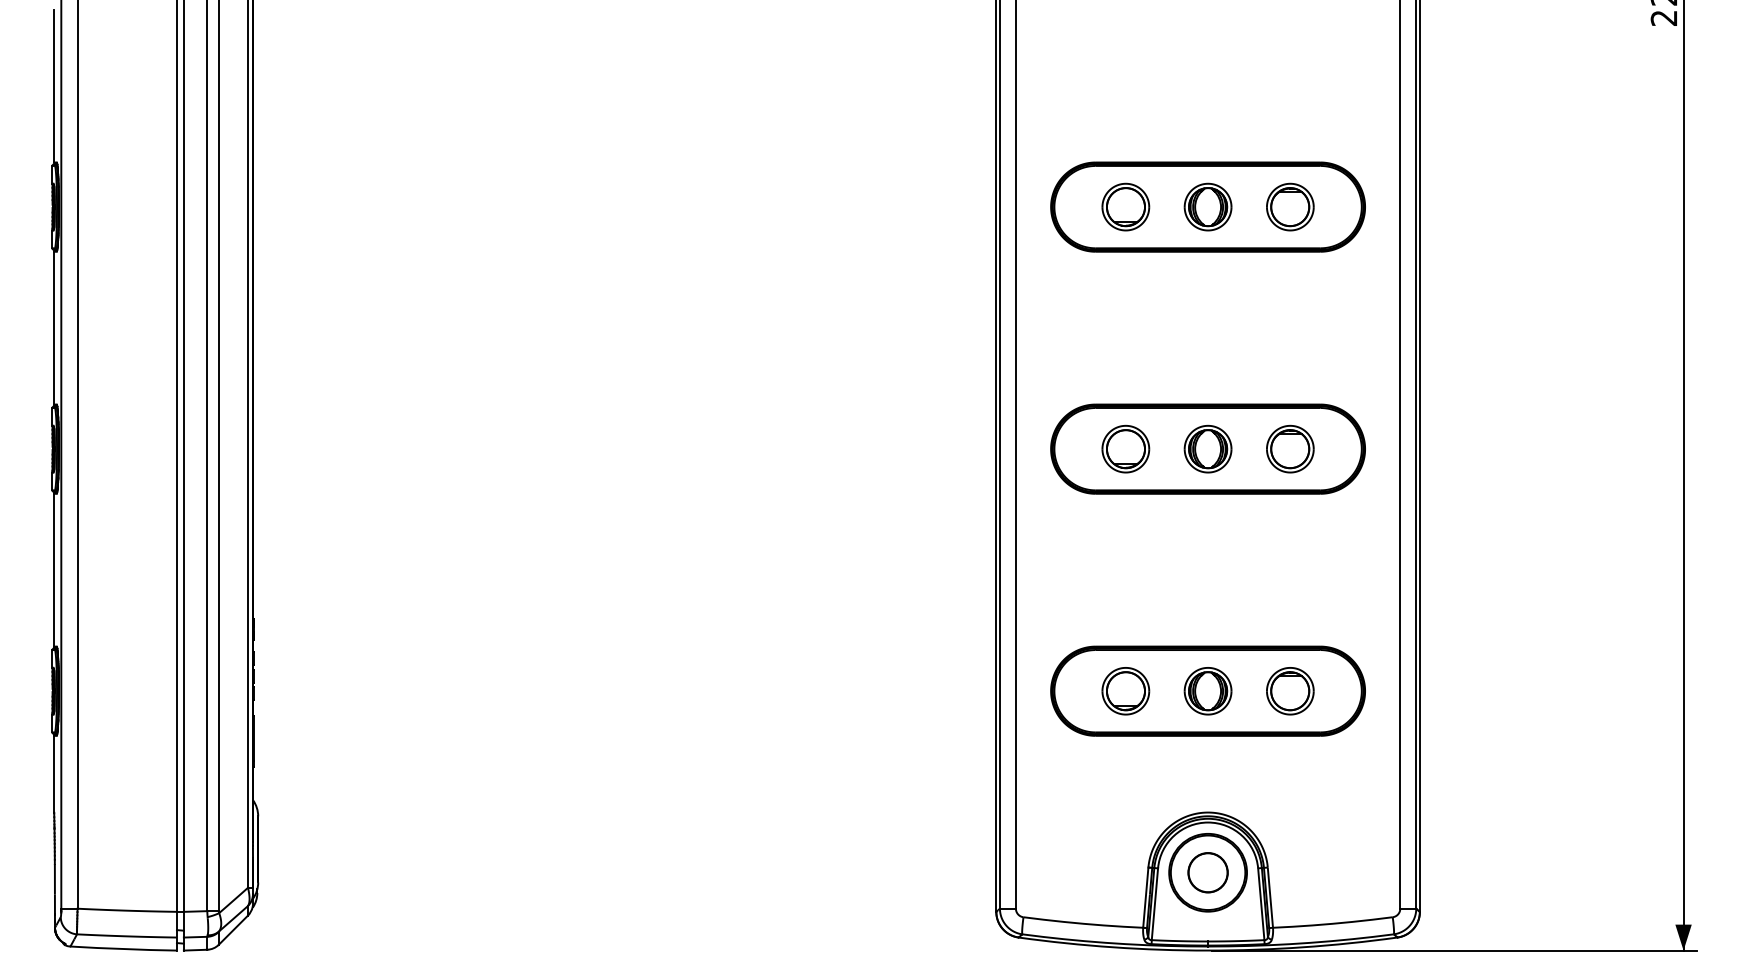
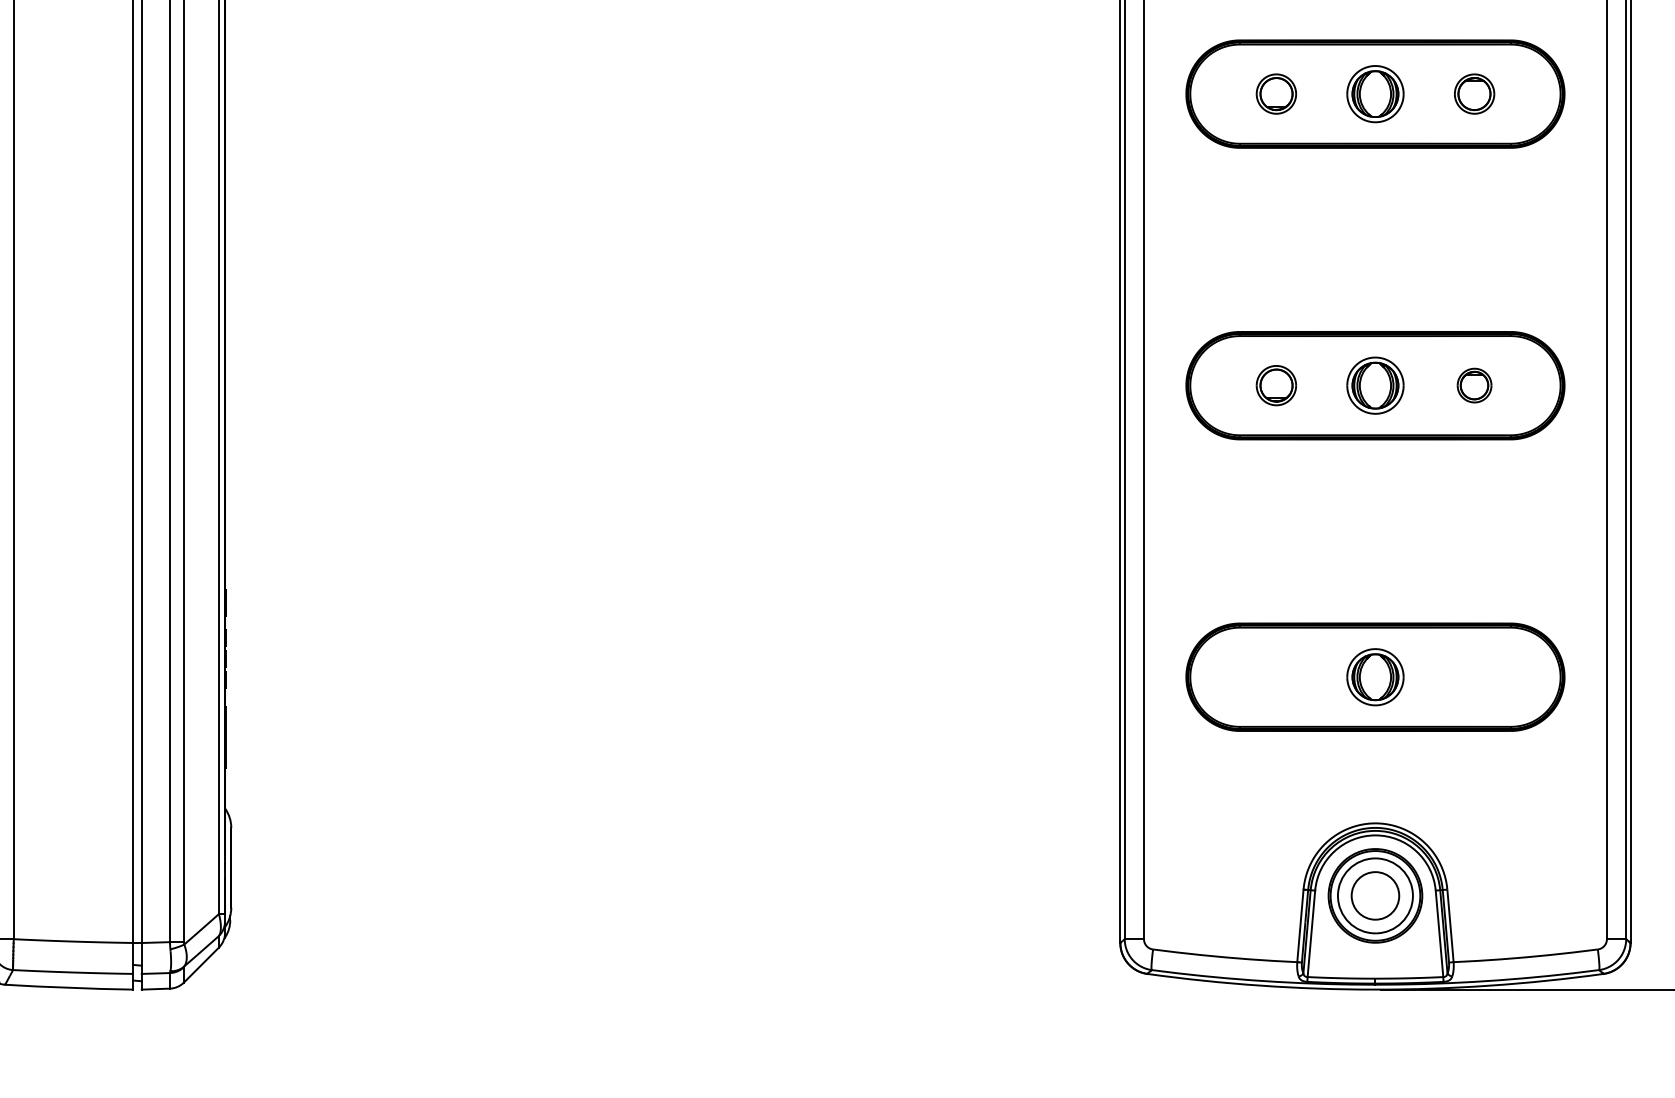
part: (1125, 206) -> (1275, 93), size x0.7
part: (1290, 206) -> (1474, 93), size x0.7
part: (1125, 448) -> (1275, 384), size x0.7
part: (1290, 448) -> (1474, 384), size x0.6
part: (1125, 691) -> (1275, 677), removed
part: (1290, 691) -> (1474, 677), removed
circle: (1207, 872) -> (1374, 895), size x1.6

